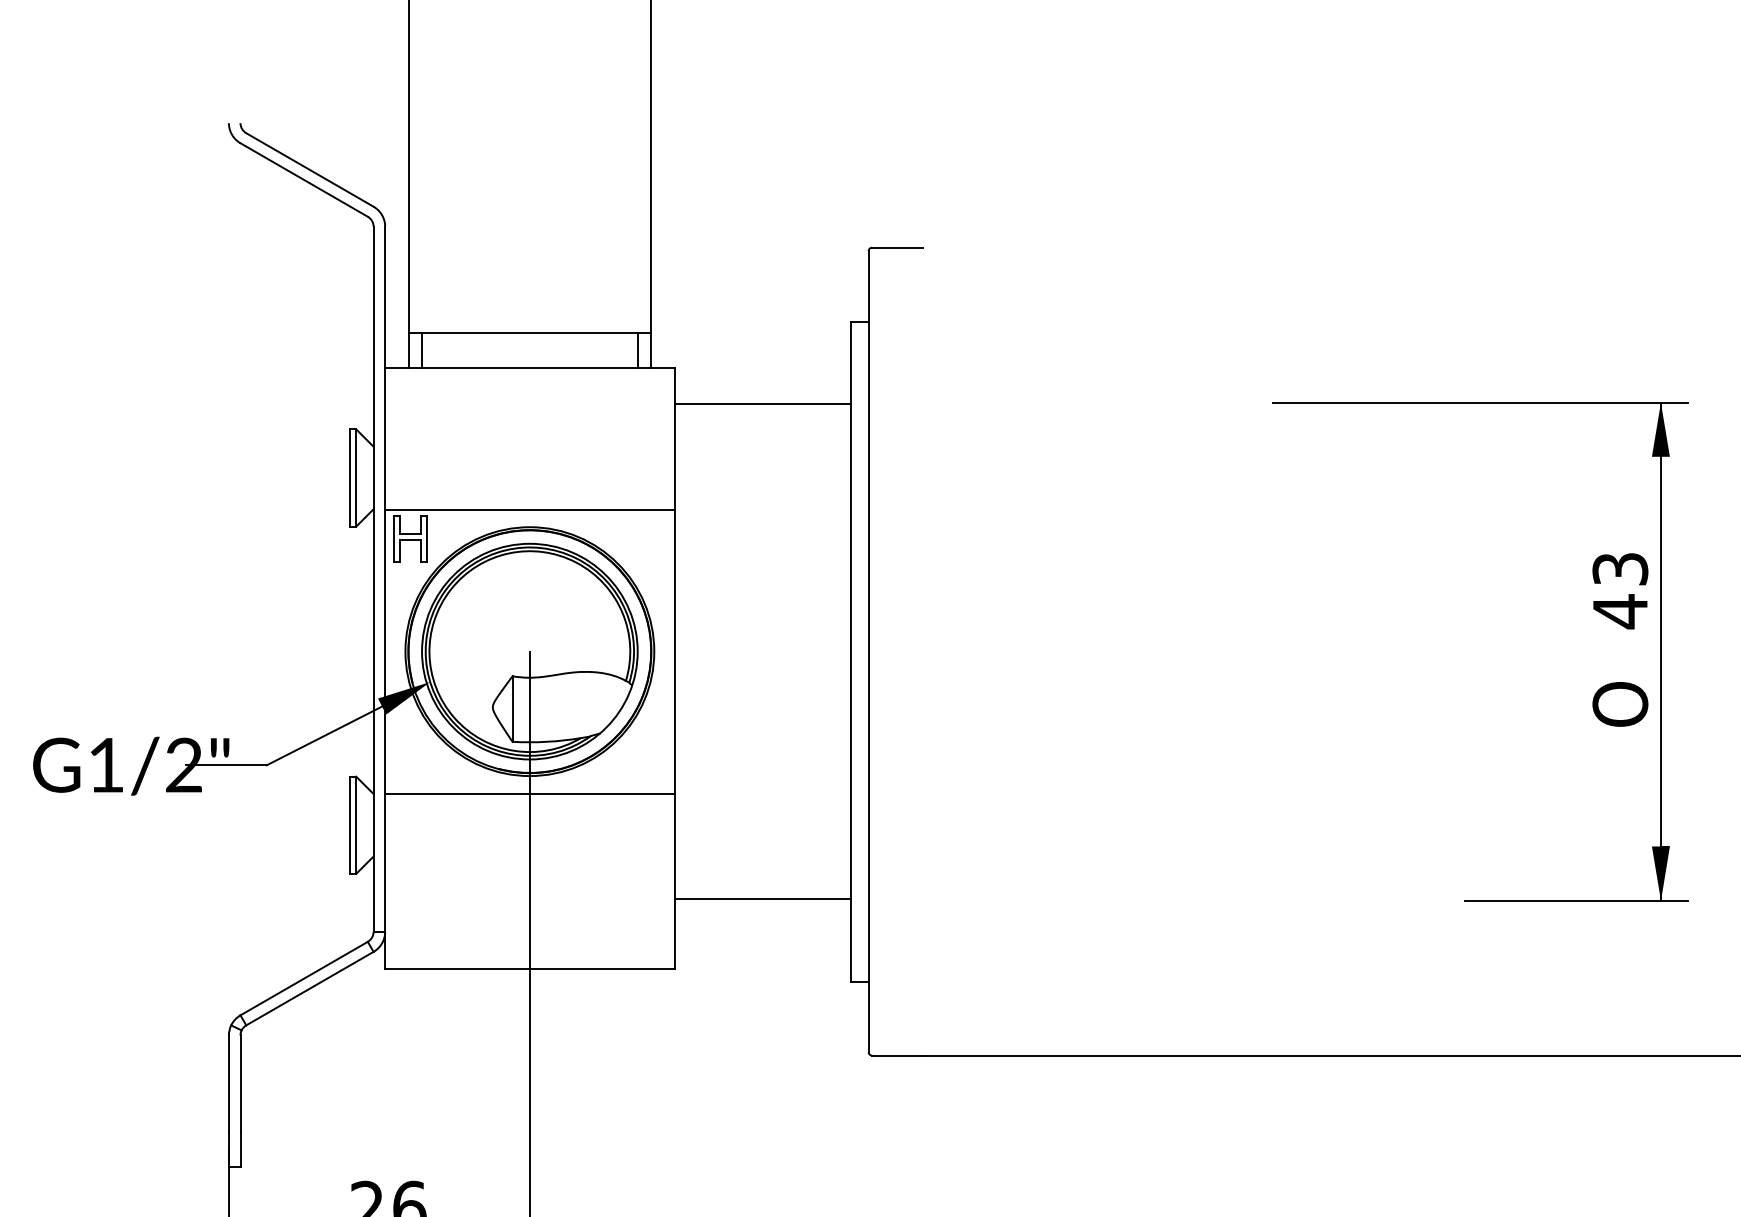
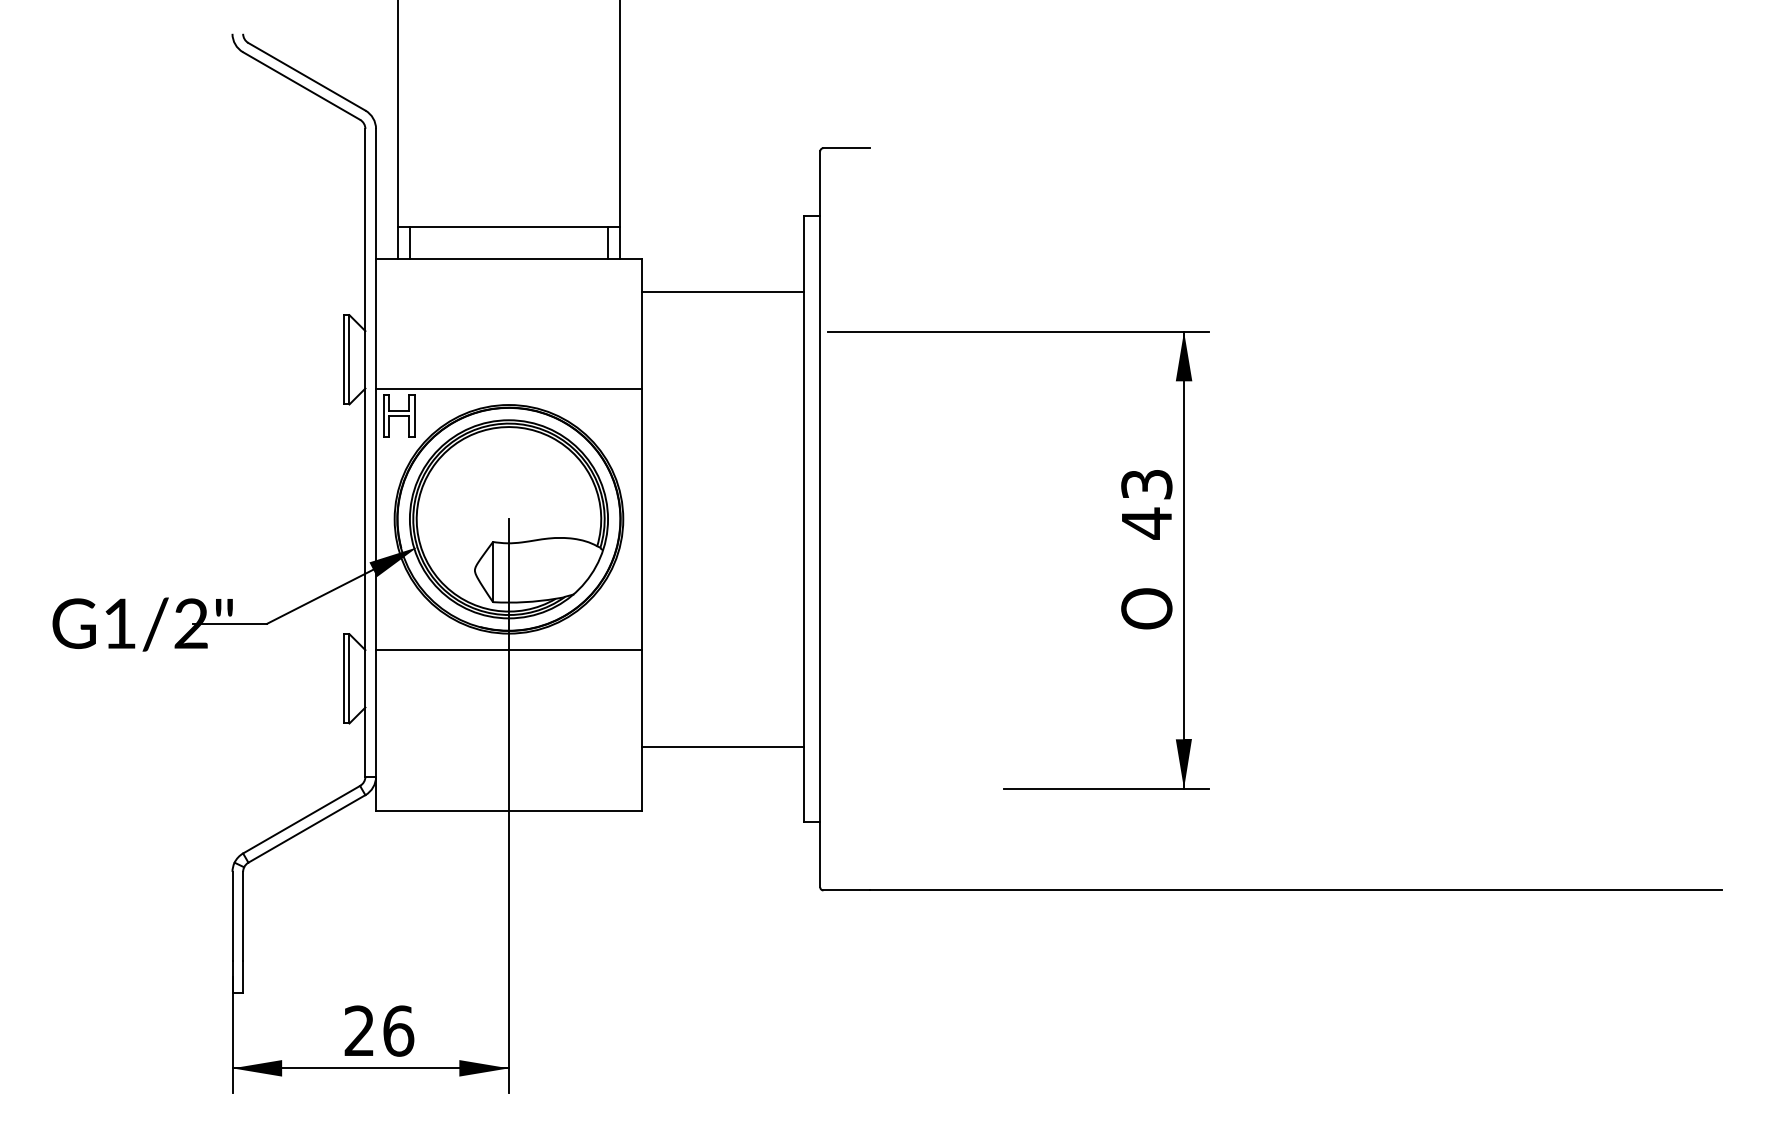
part: (1593, 609) -> (1122, 521), moved

